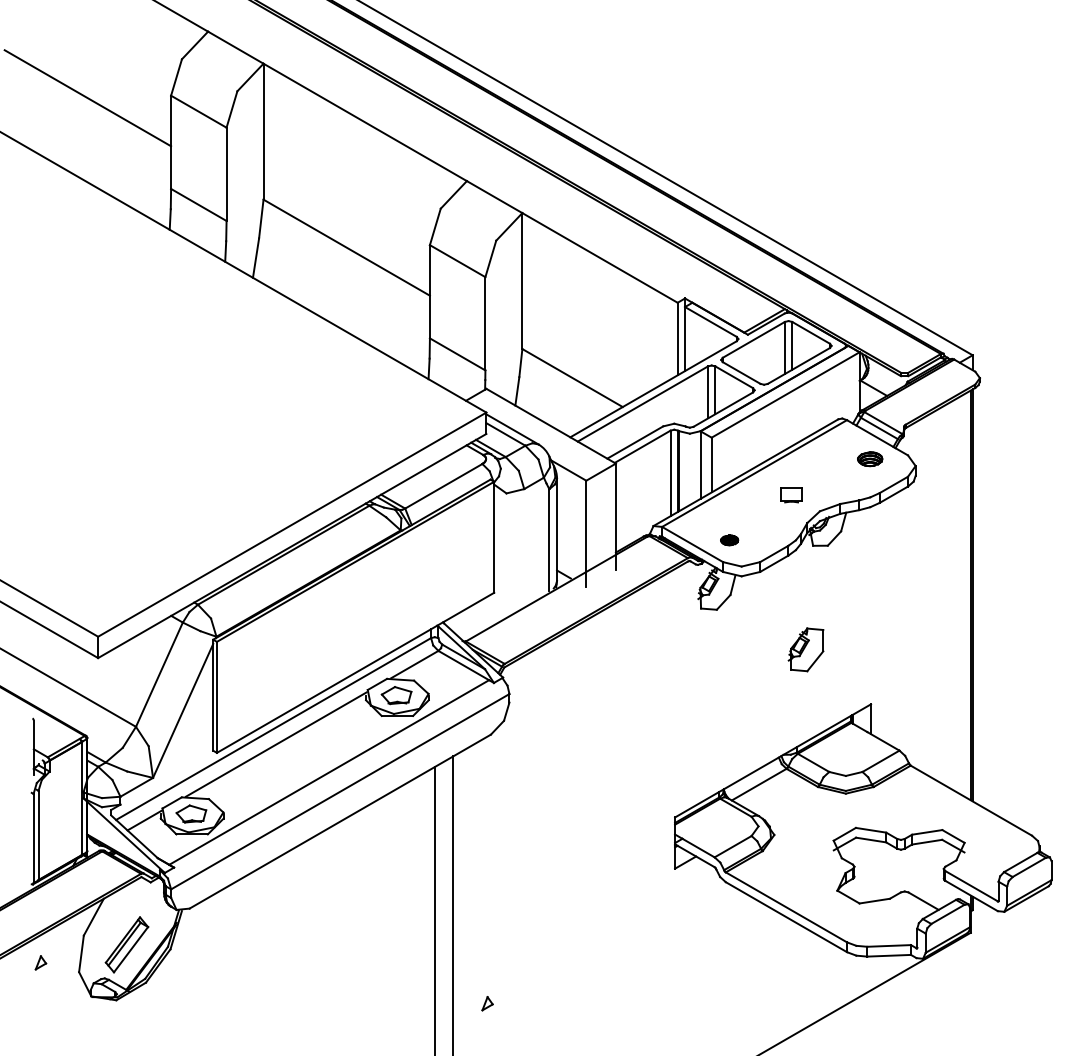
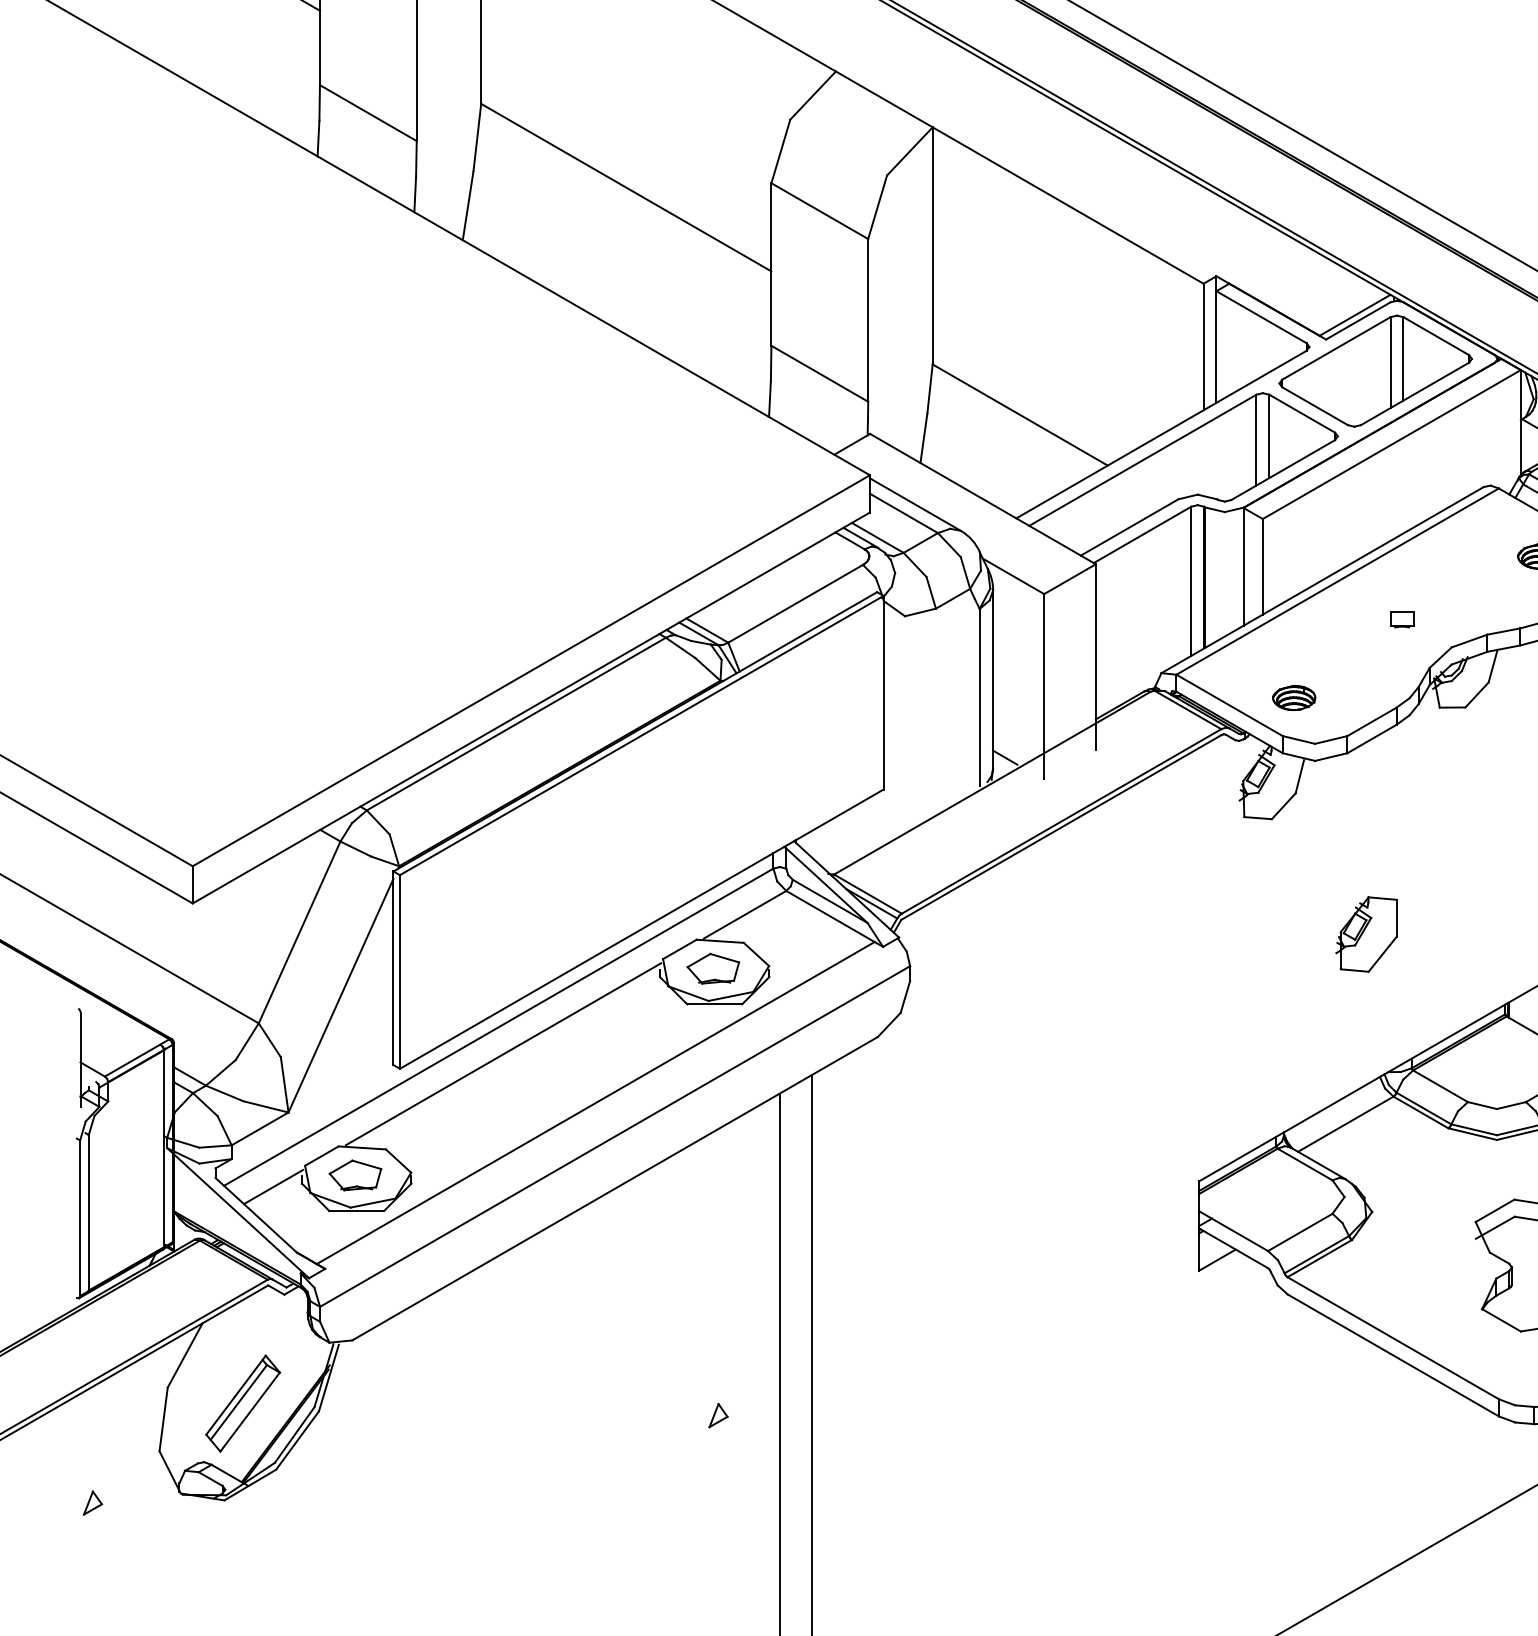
part: (791, 495) -> (1402, 619), size x0.62
part: (729, 540) -> (1293, 698), size x1.43
part: (805, 649) -> (1365, 933), moved
part: (40, 962) -> (92, 1502), moved
part: (487, 1003) -> (718, 1415), moved

